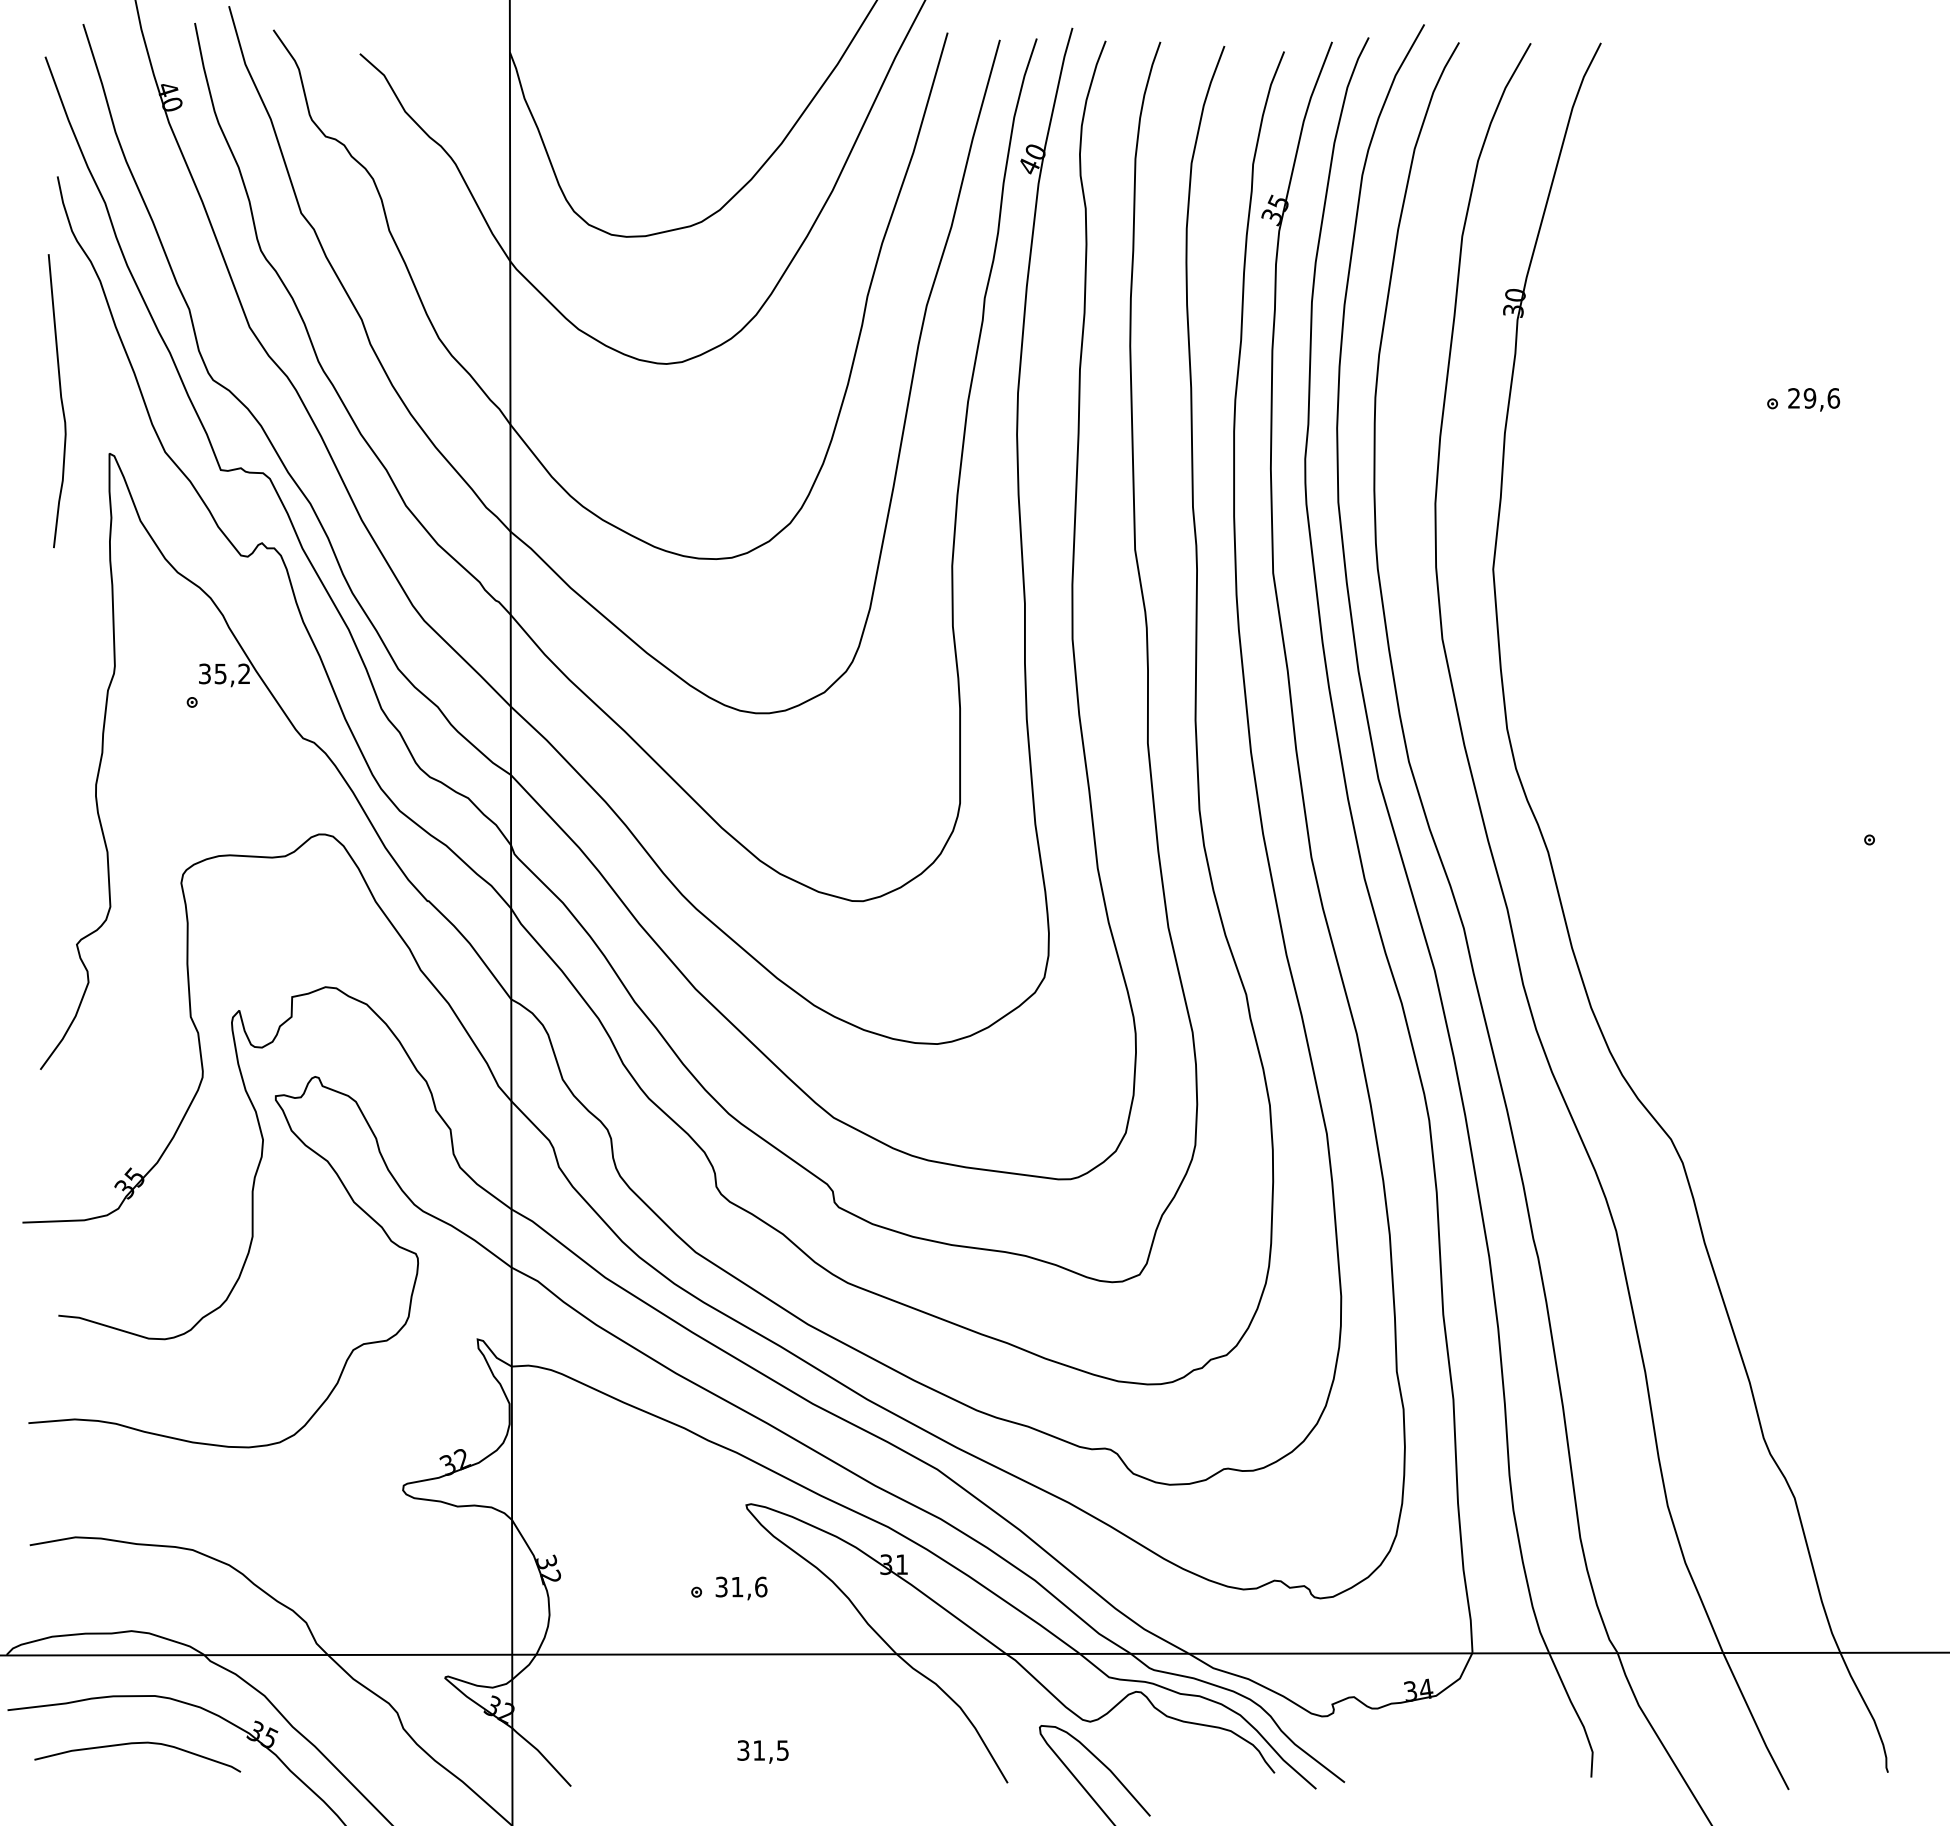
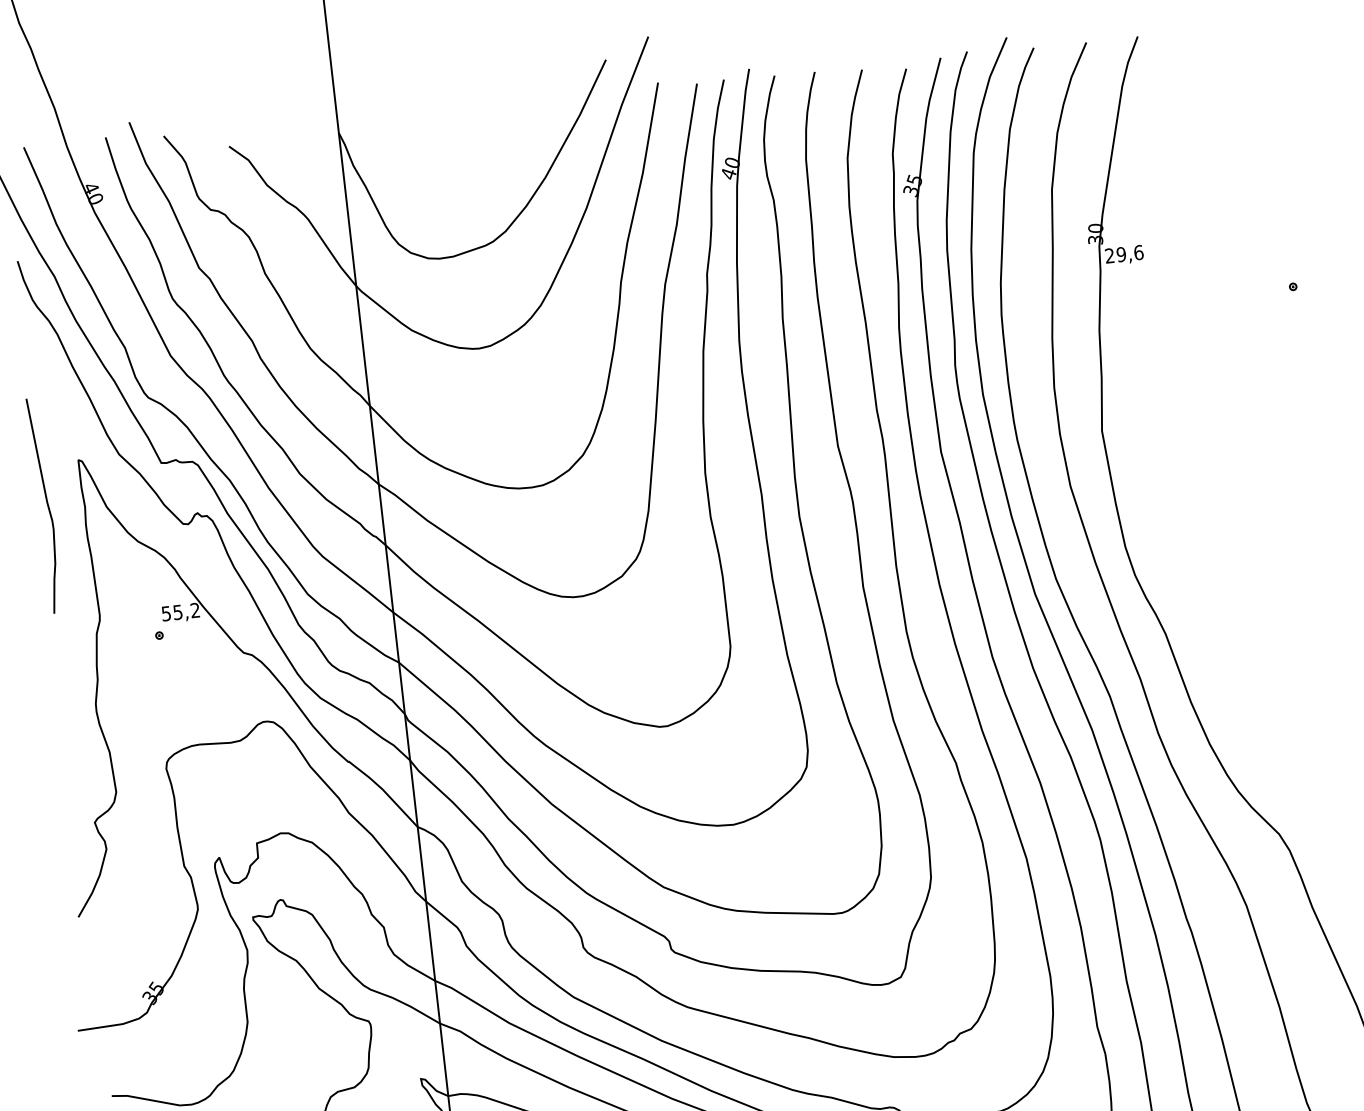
text: (1814, 399) -> (1124, 255), moved
curve: (60, 400) -> (47, 505), moved
text: (204, 673) -> (166, 613), 35,2 -> 55,2

